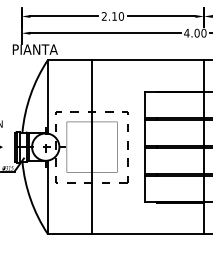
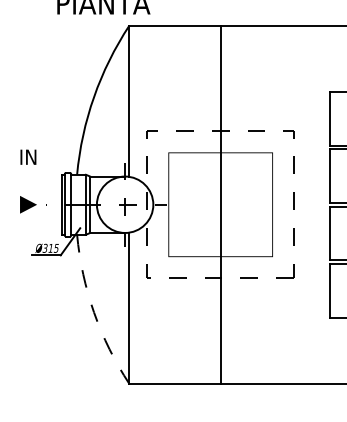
arc: (30, 199) -> (93, 312), solid -> dashed

